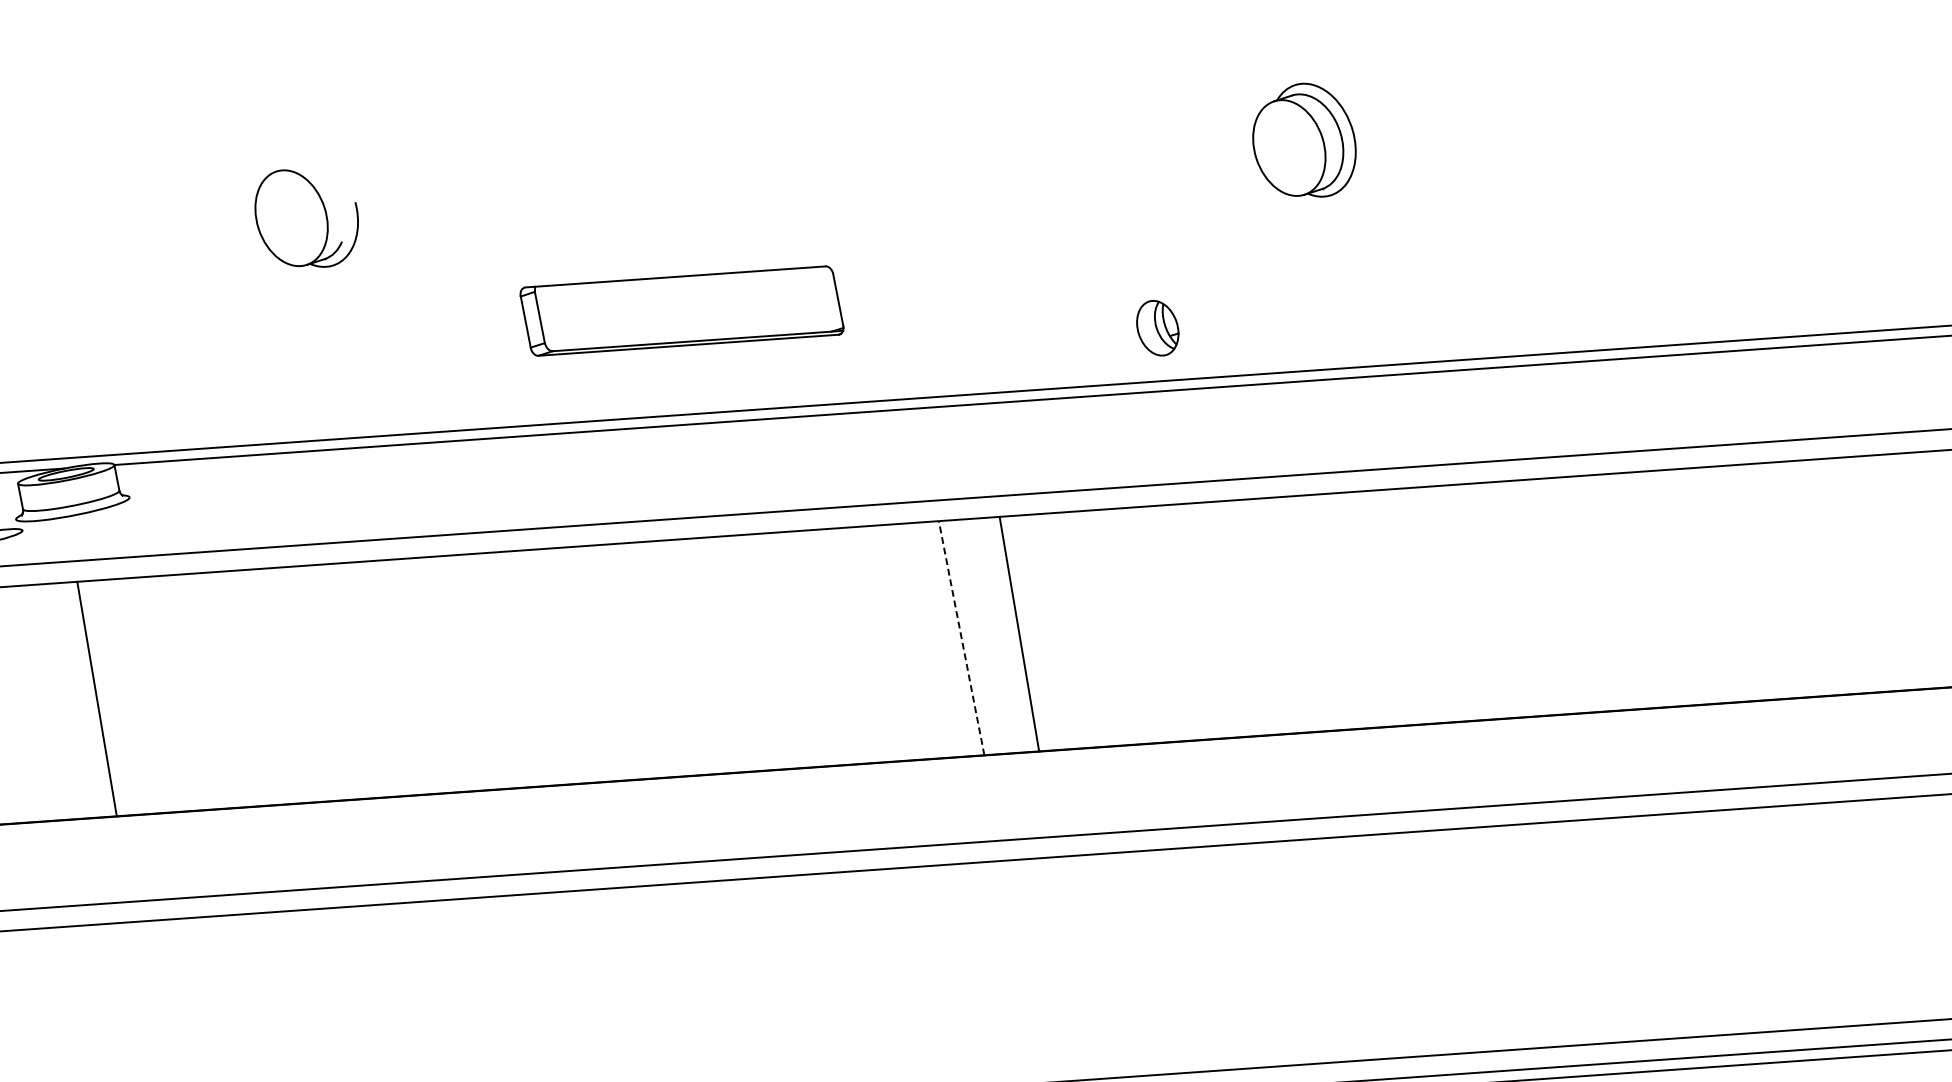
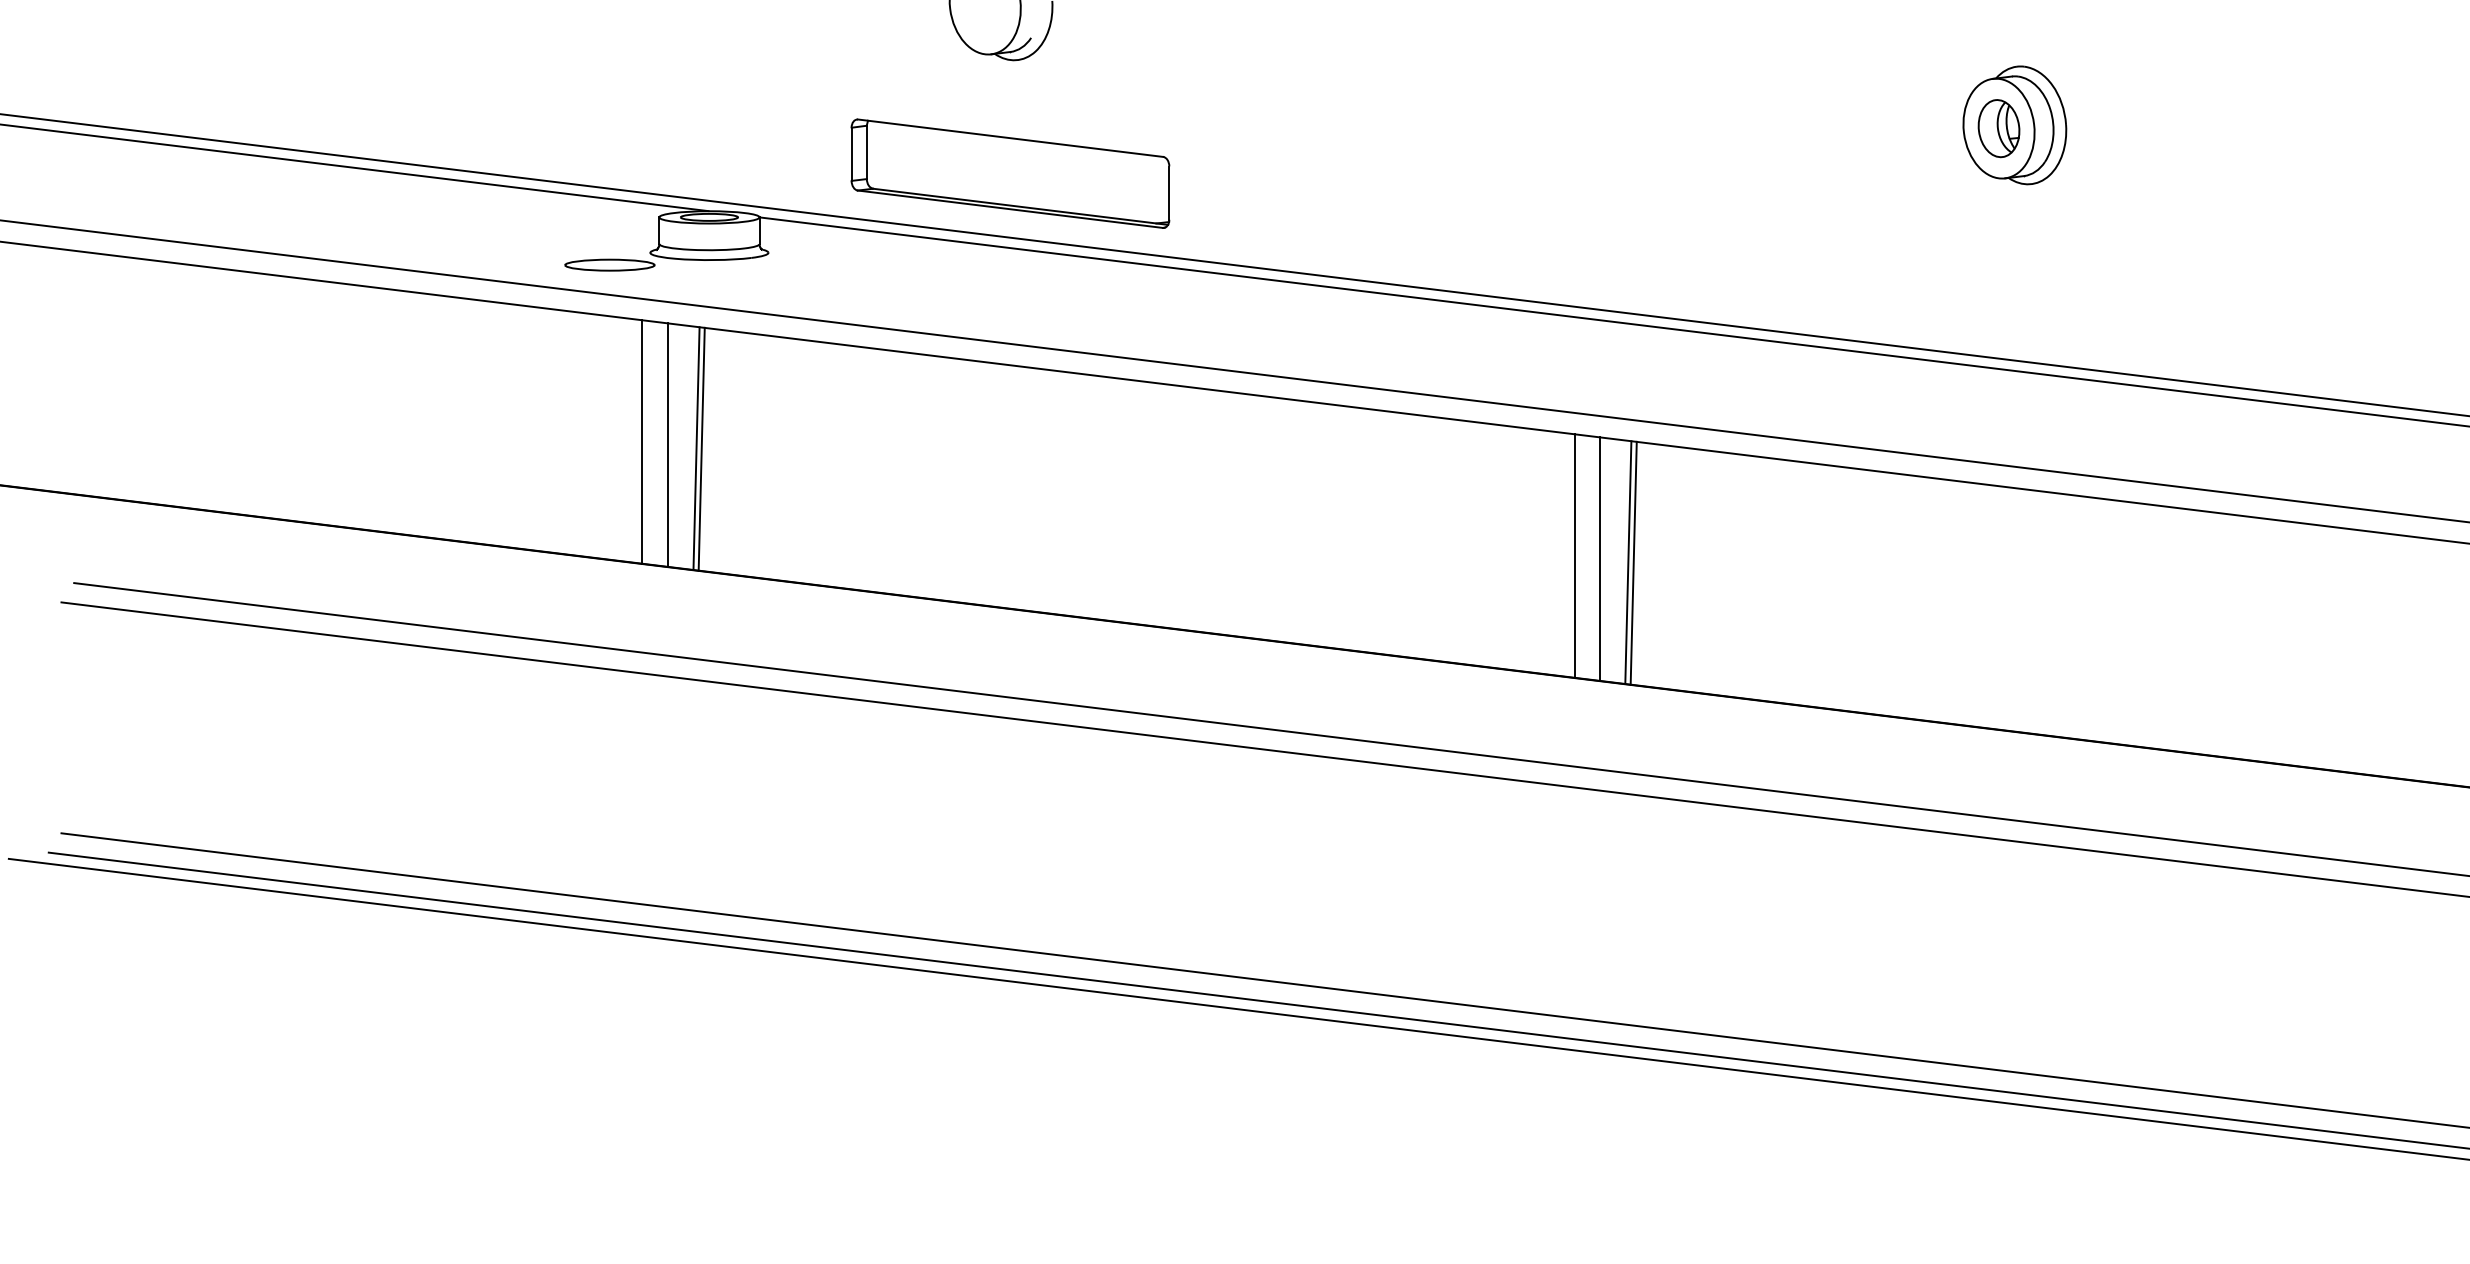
part: (682, 310) -> (1010, 173), moved
part: (1157, 328) -> (1998, 128), moved
line: (1014, 634) -> (1628, 562), added
line: (986, 635) -> (1600, 558), added
line: (962, 638) -> (1575, 556), dashed -> solid
line: (101, 698) -> (701, 448), added
line: (68, 700) -> (667, 444), added
line: (43, 702) -> (642, 441), added

